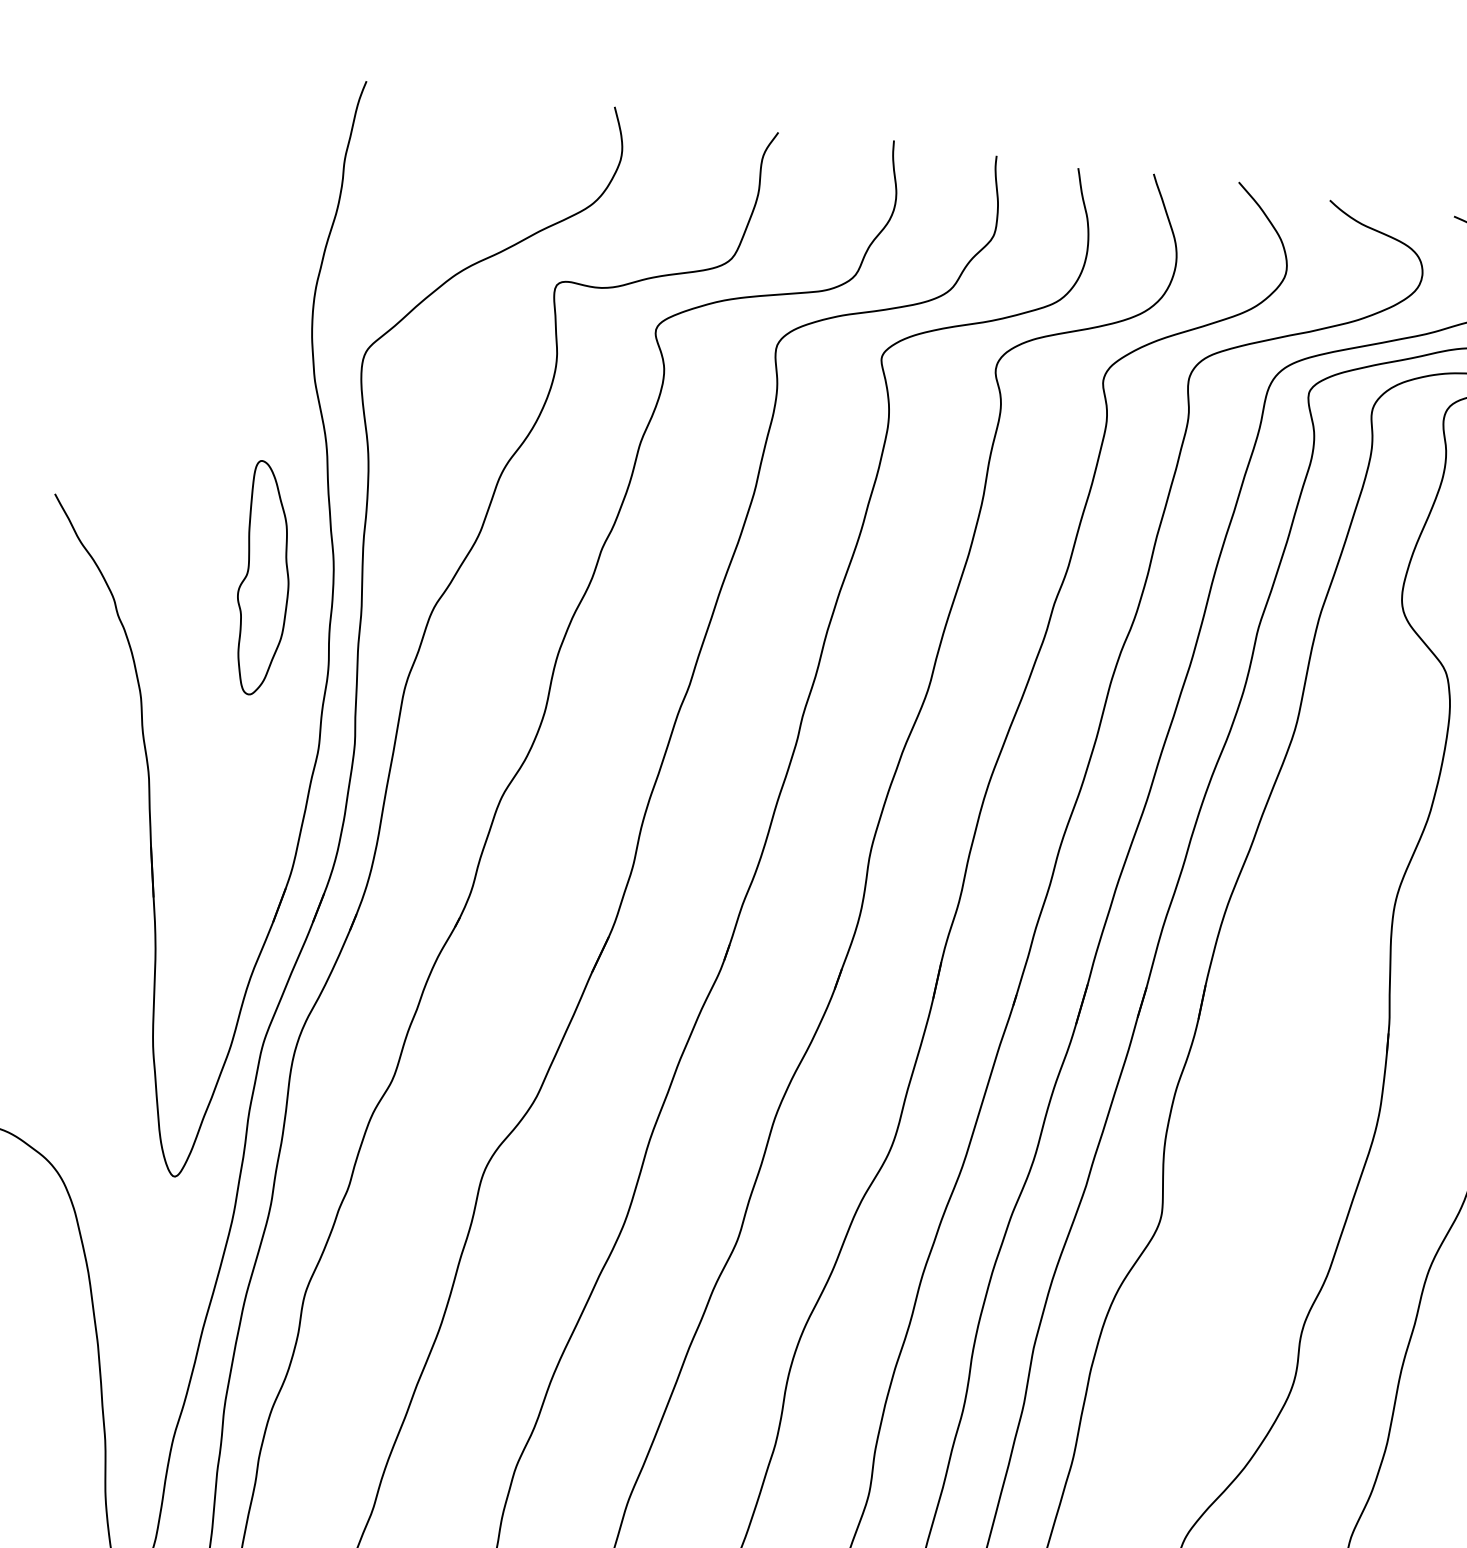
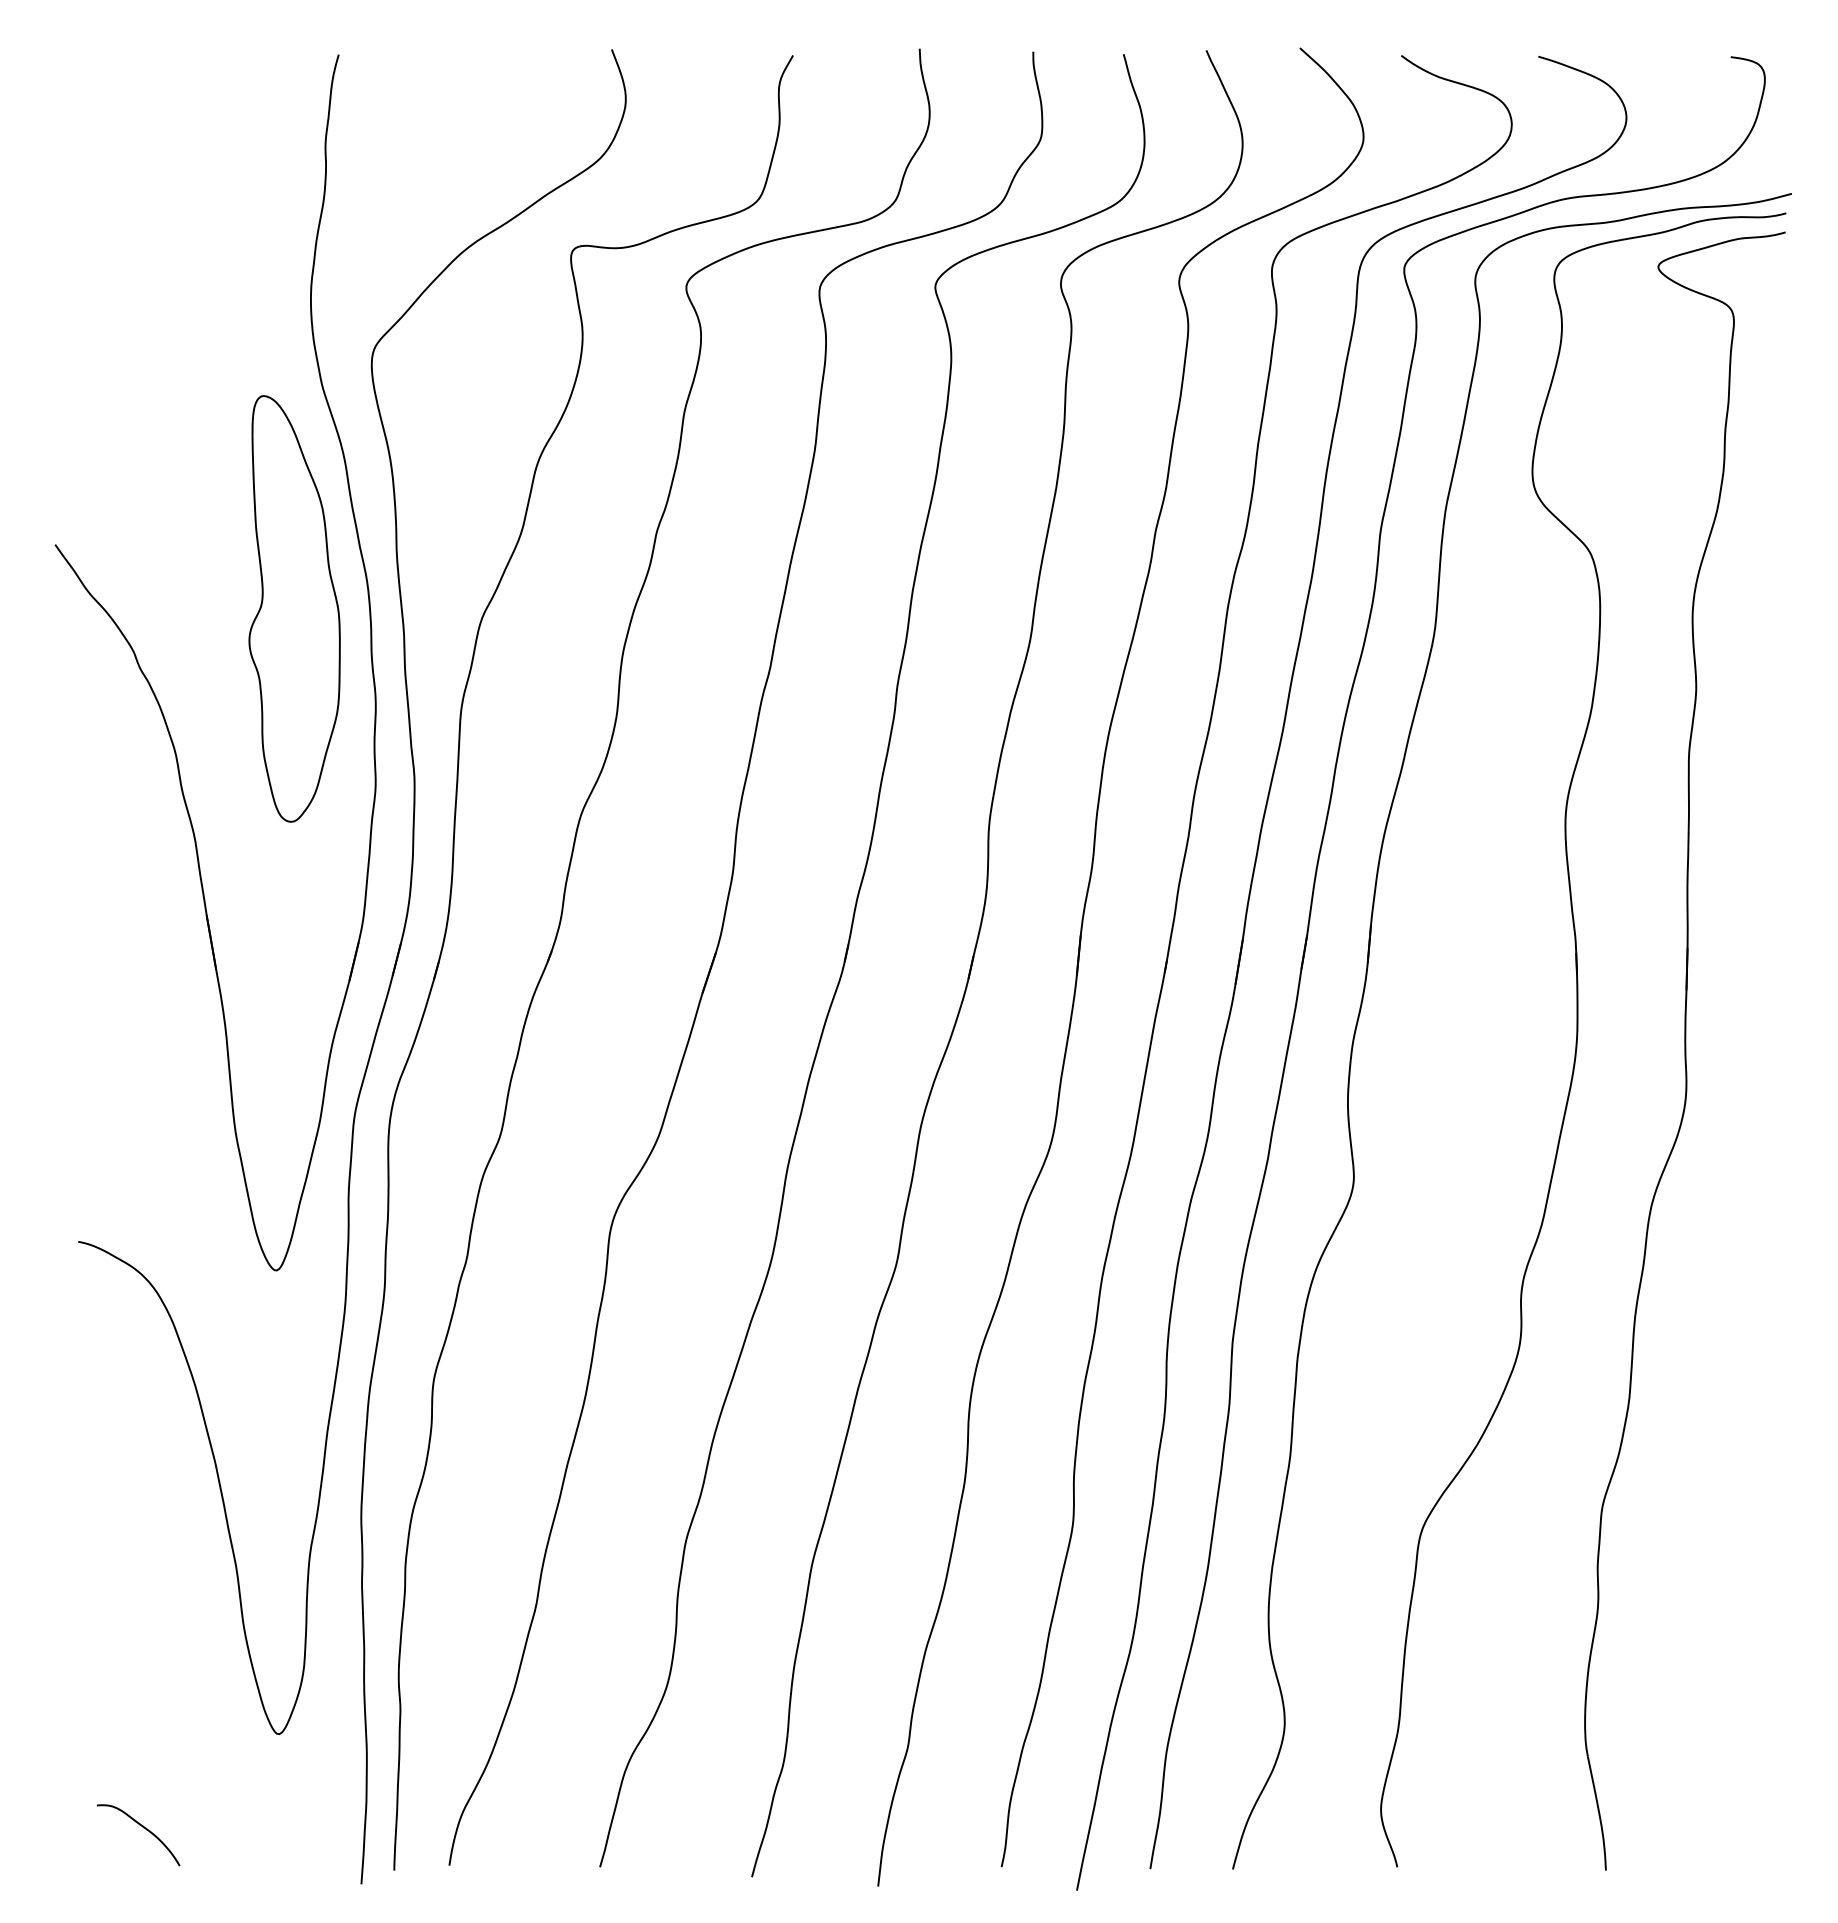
part: (264, 578) -> (294, 608), size x1.67

